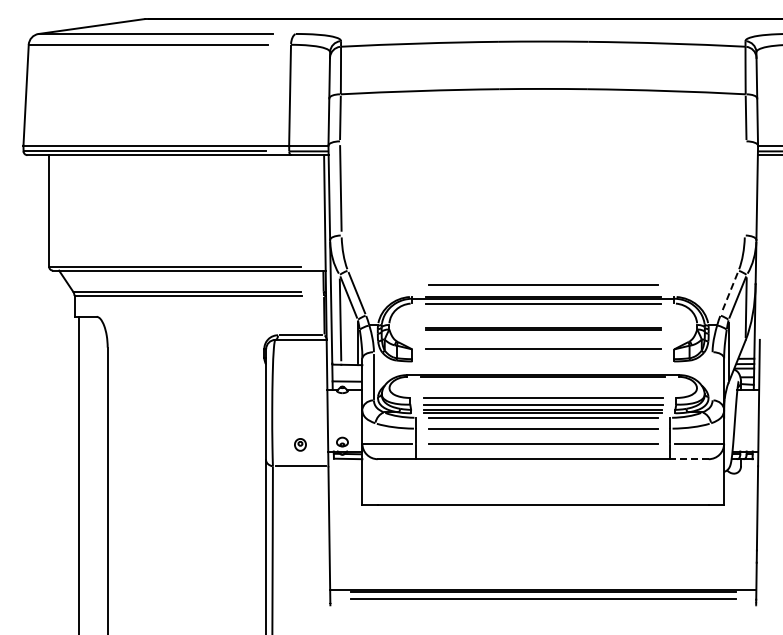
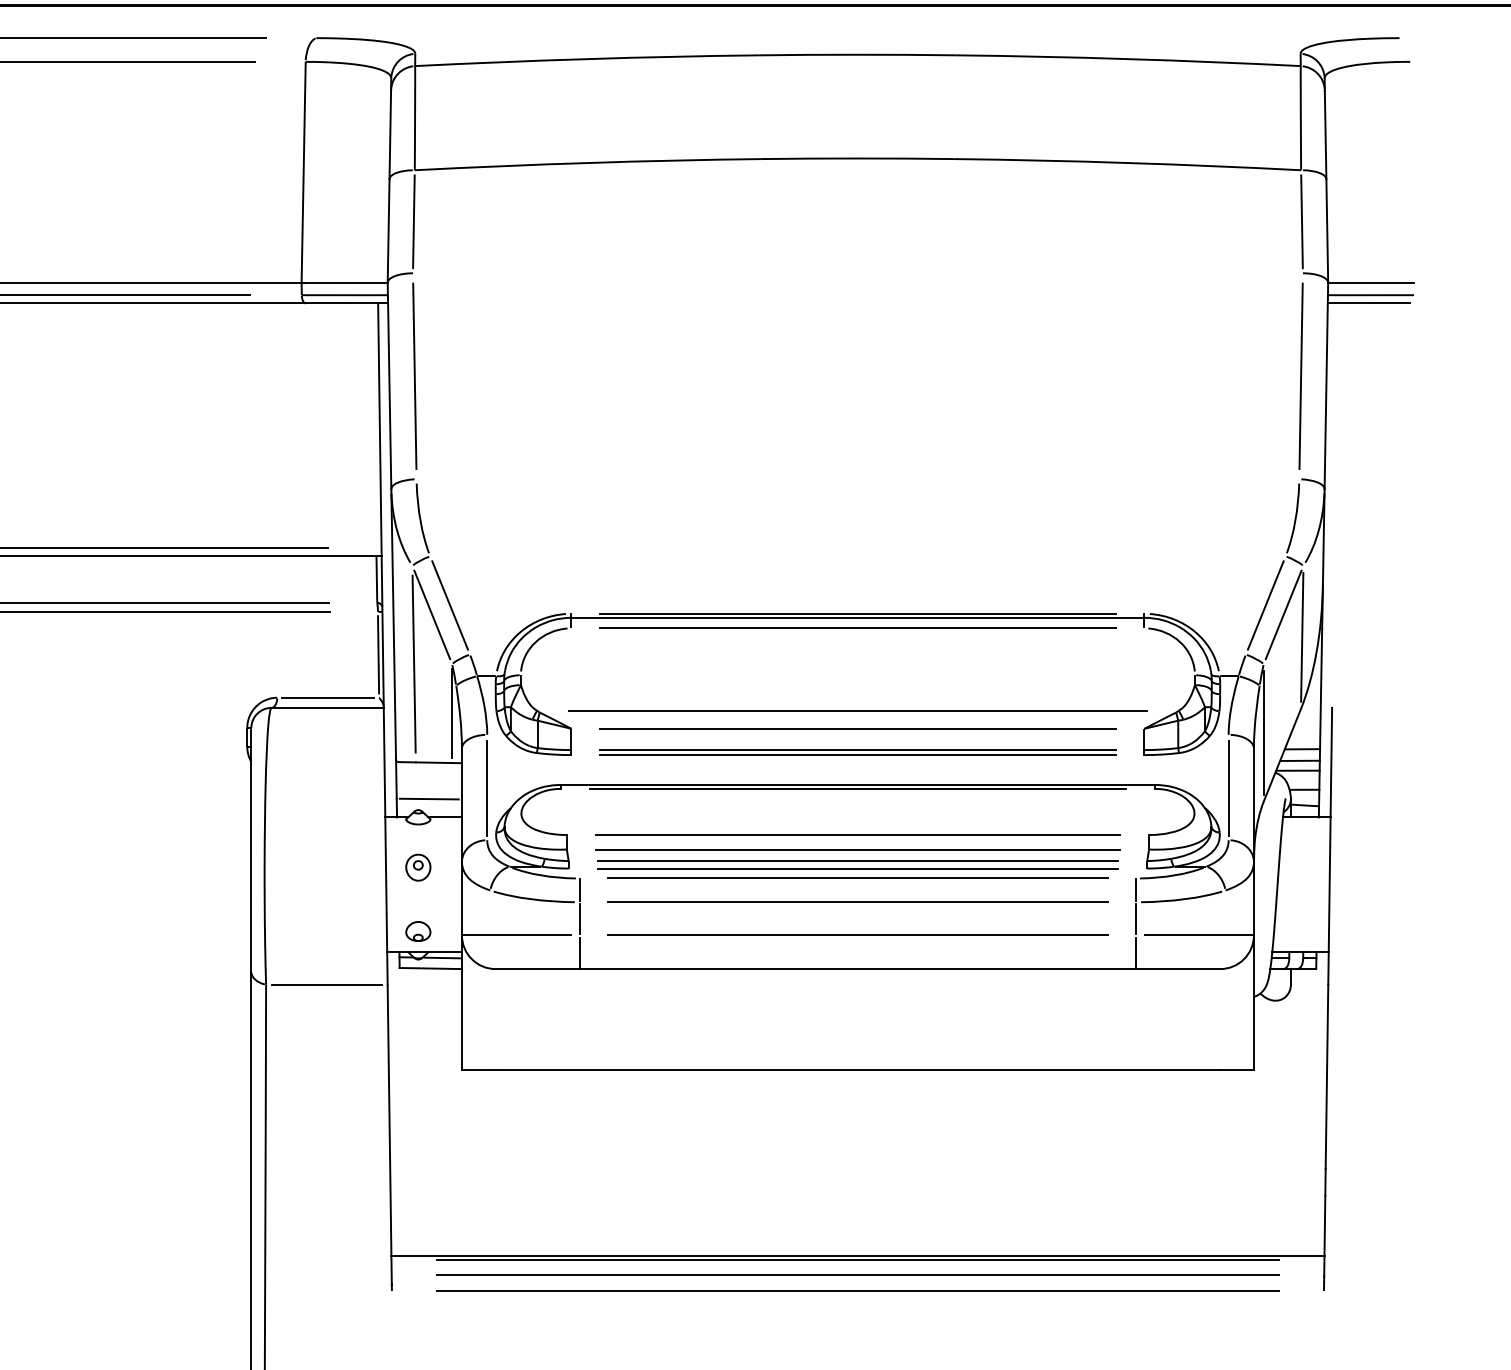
line: (745, 188) -> (1300, 376), added
line: (543, 284) -> (858, 586), removed
line: (729, 293) -> (1265, 606), dashed -> solid
line: (543, 328) -> (858, 750), moved
line: (543, 341) -> (858, 711), added
line: (712, 376) -> (1228, 788), added
part: (300, 444) -> (418, 866), moved
line: (689, 459) -> (1178, 969), dashed -> solid
line: (543, 606) -> (858, 1291), added

